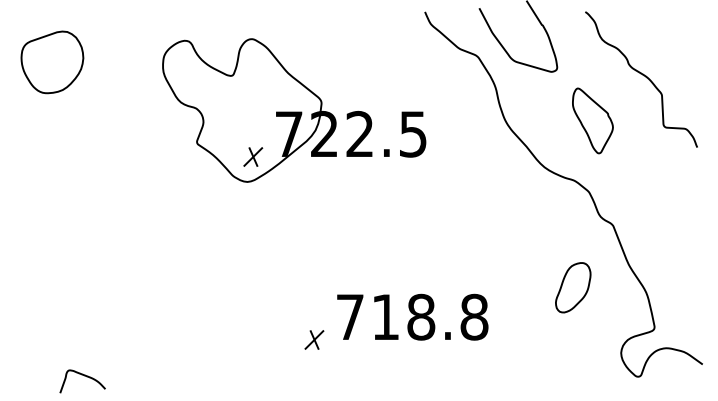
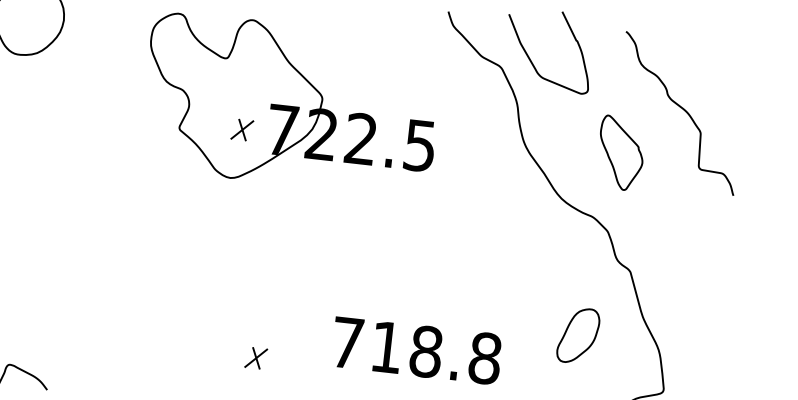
part: (253, 156) -> (242, 129), moved
text: (412, 316) -> (416, 349), moved
part: (314, 339) -> (256, 357), moved

